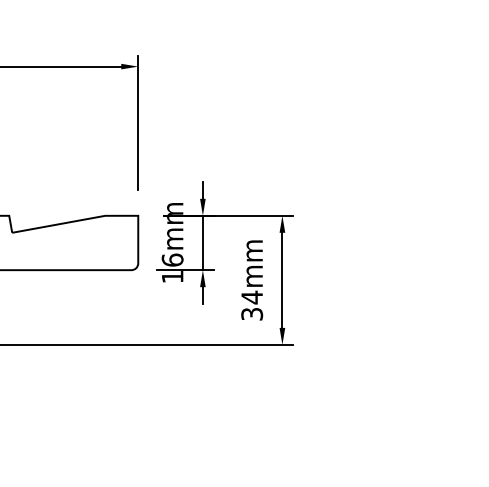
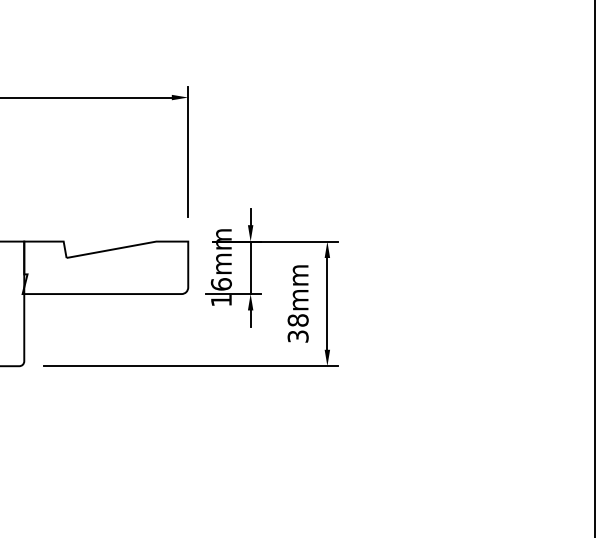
text: (251, 297) -> (297, 320), 34mm -> 38mm

